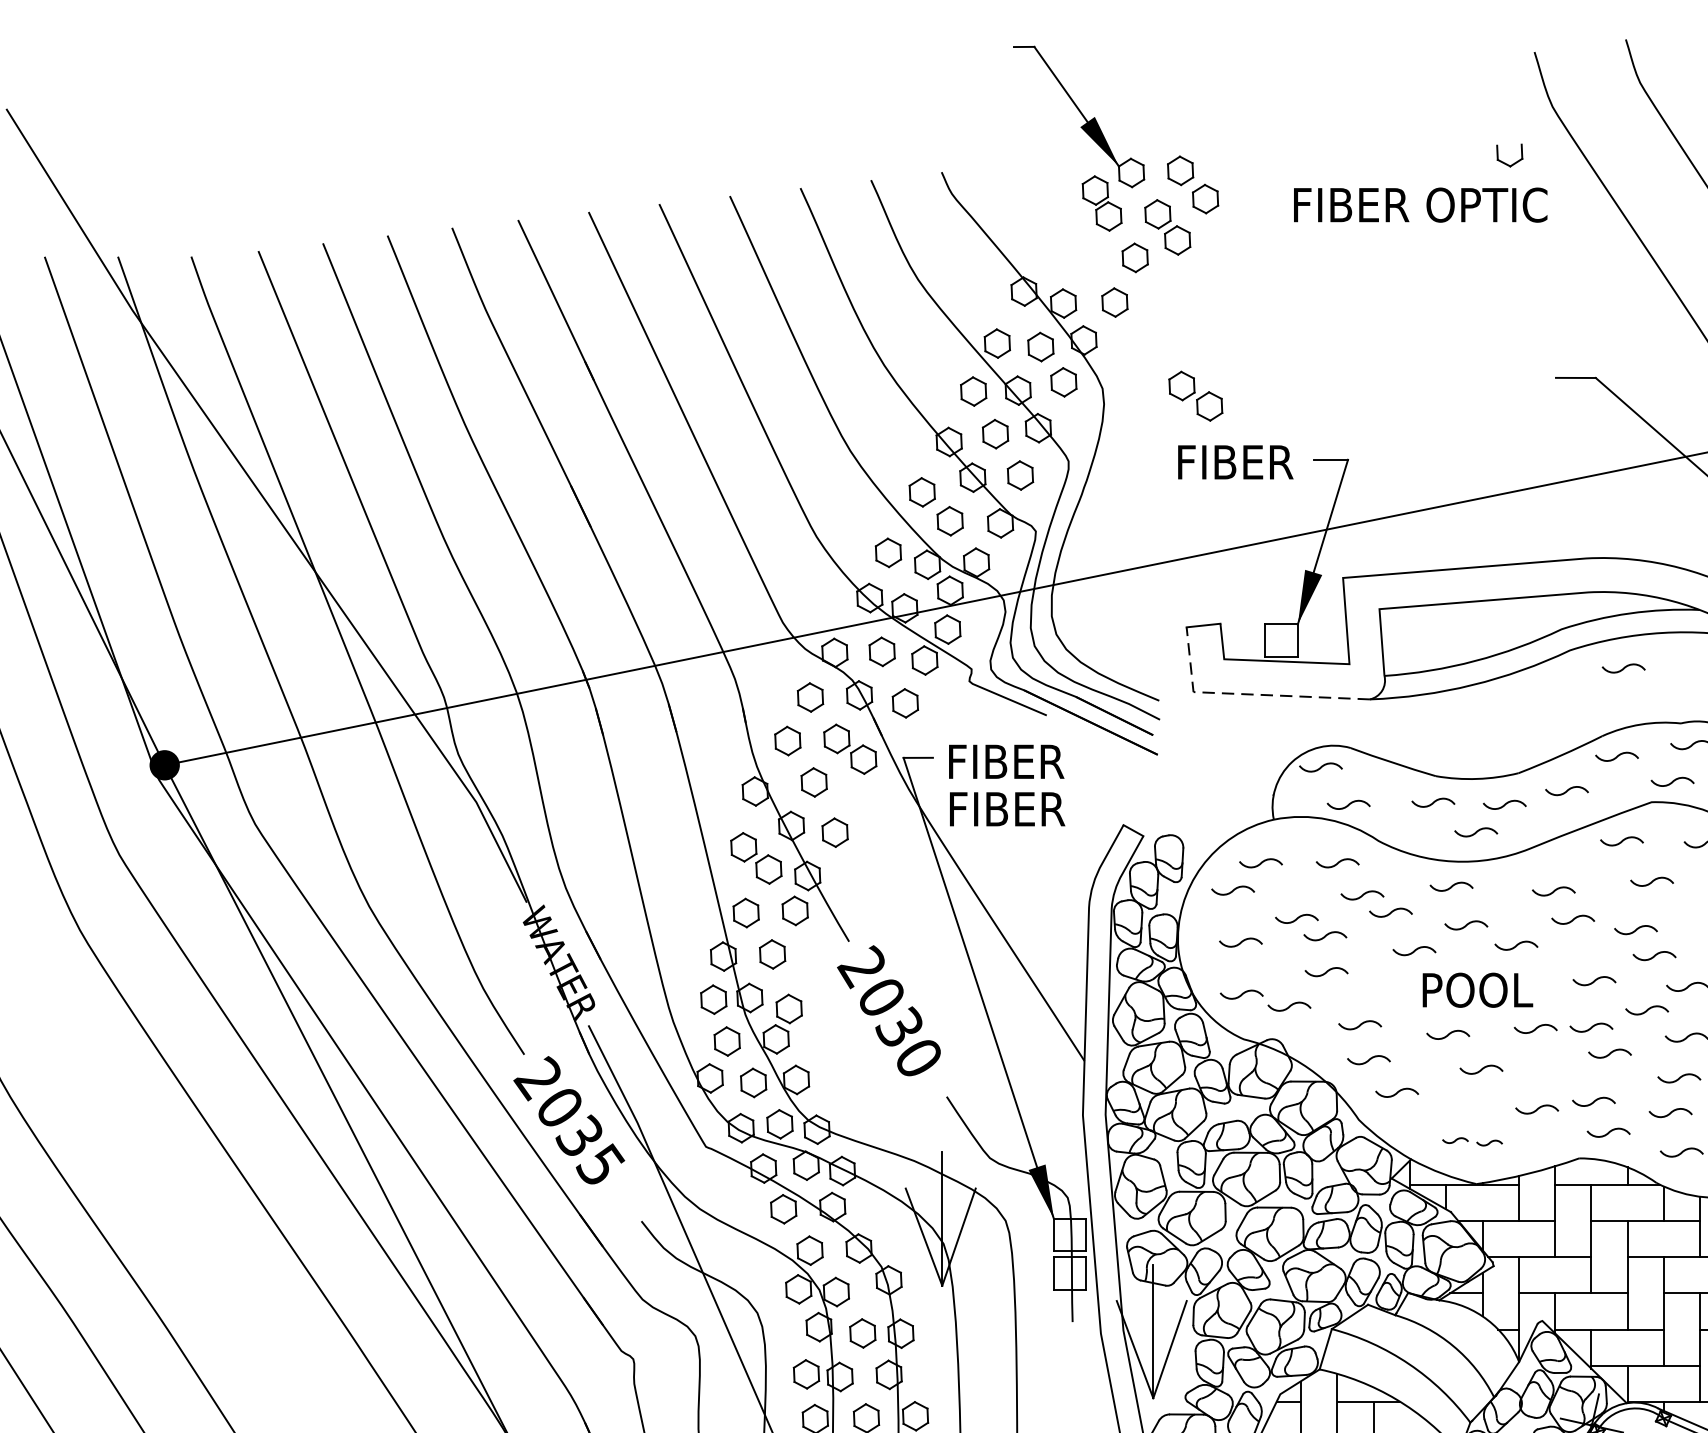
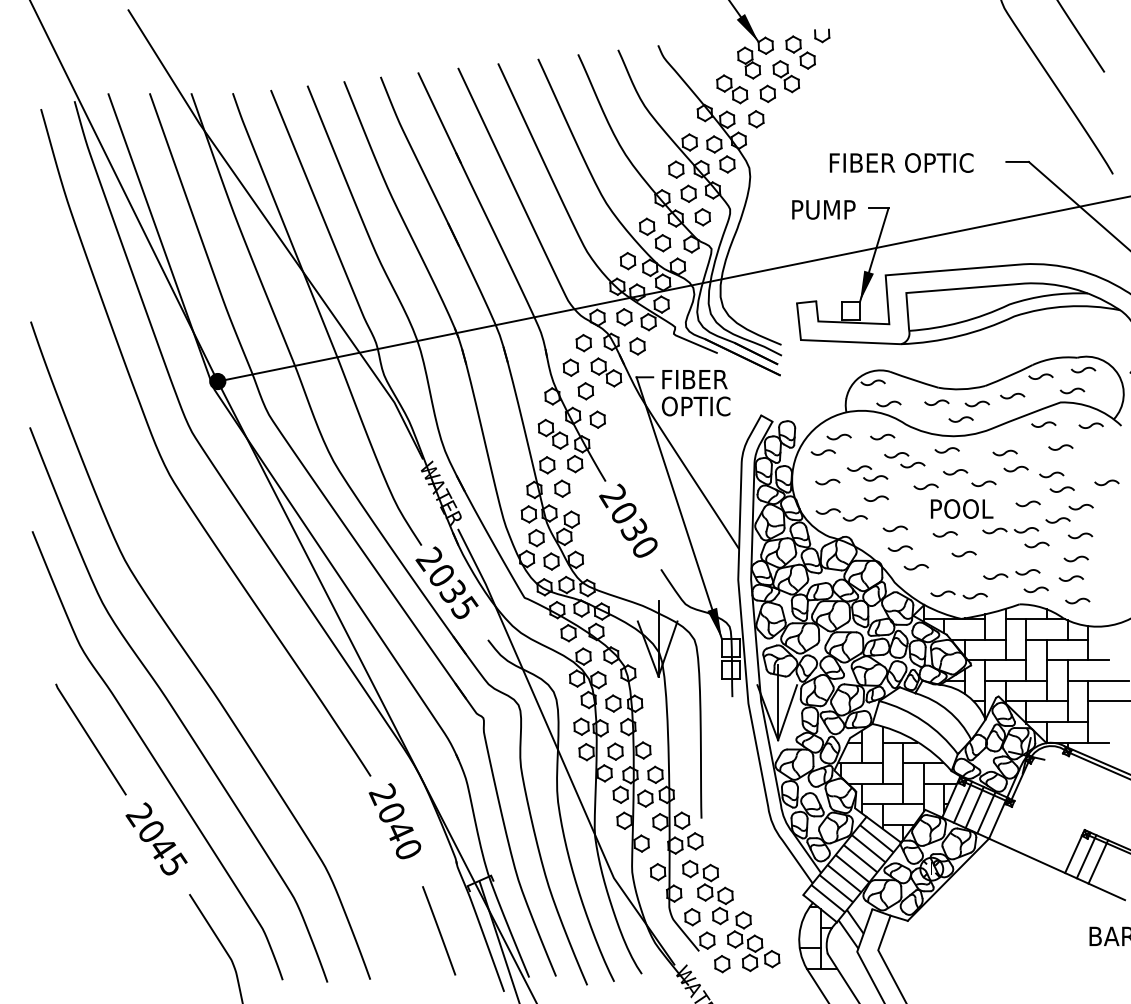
part: (1510, 154) -> (822, 35), moved
text: (1420, 204) -> (901, 162), moved
part: (1196, 396) -> (732, 89), moved
text: (1236, 461) -> (825, 209), FIBER -> PUMP
curve: (1623, 668) -> (1044, 326), removed
line: (1247, 694) -> (831, 341), dashed -> solid
text: (1007, 809) -> (695, 406), FIBER -> OPTIC
part: (1471, 1141) -> (958, 594), size x1.67

